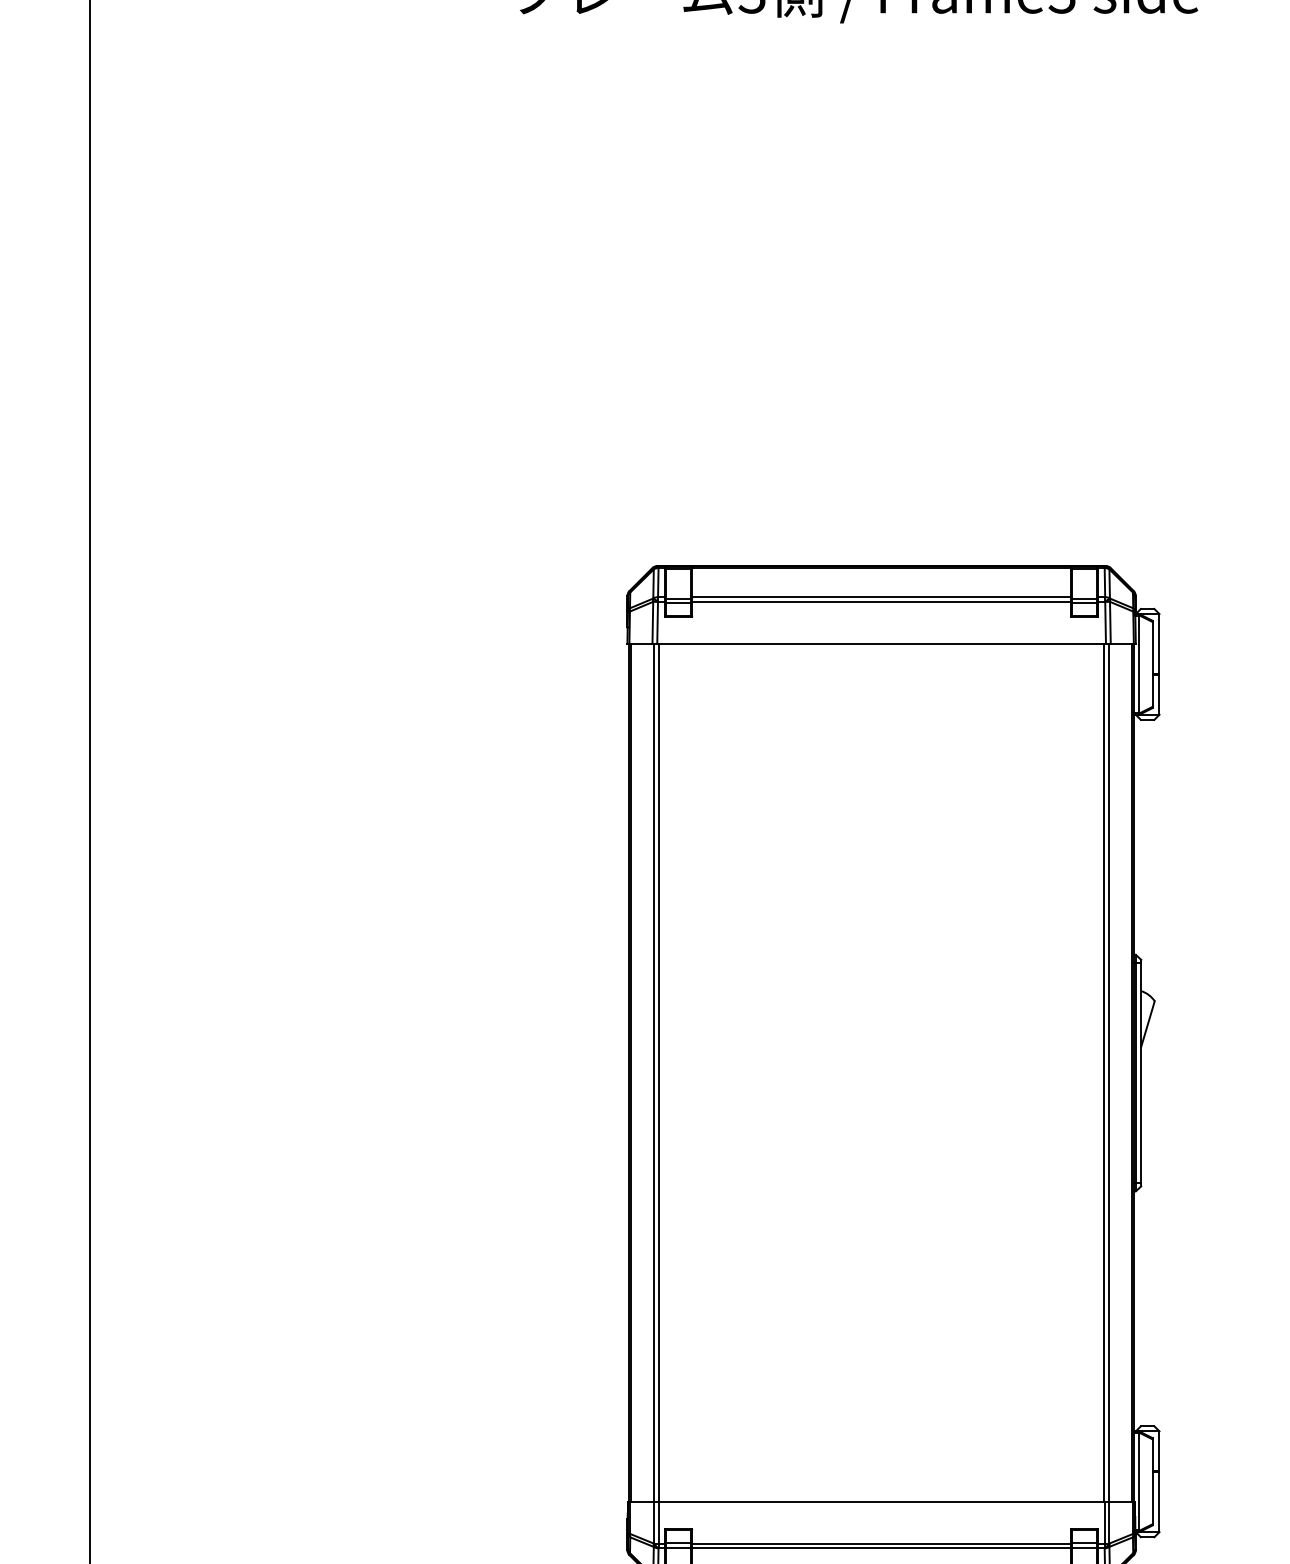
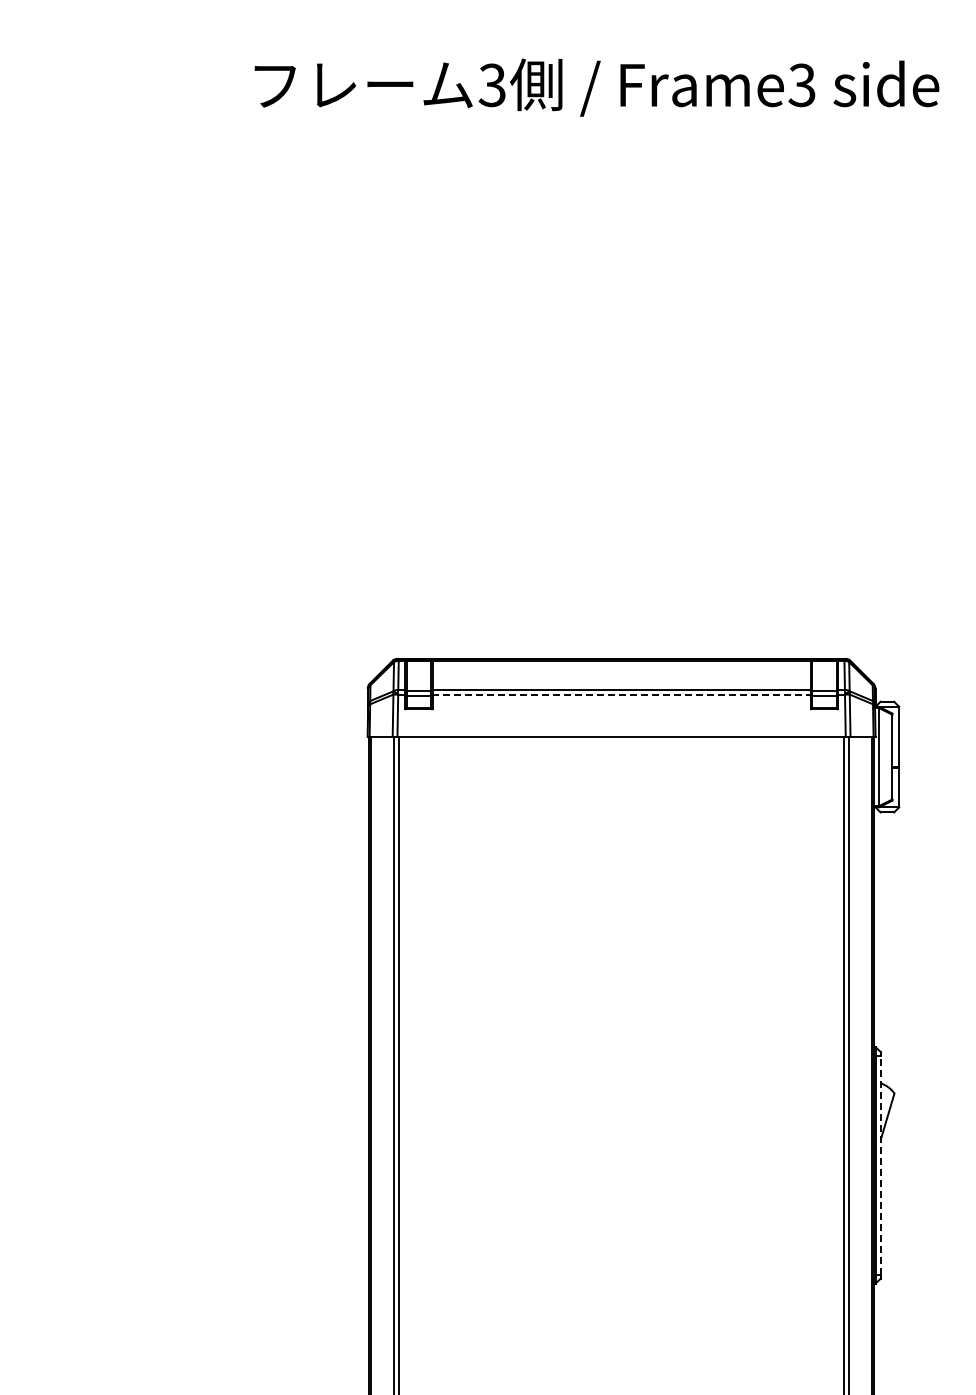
line: (882, 601) -> (622, 694), solid -> dashed
line: (1141, 1073) -> (881, 1165), solid -> dashed

